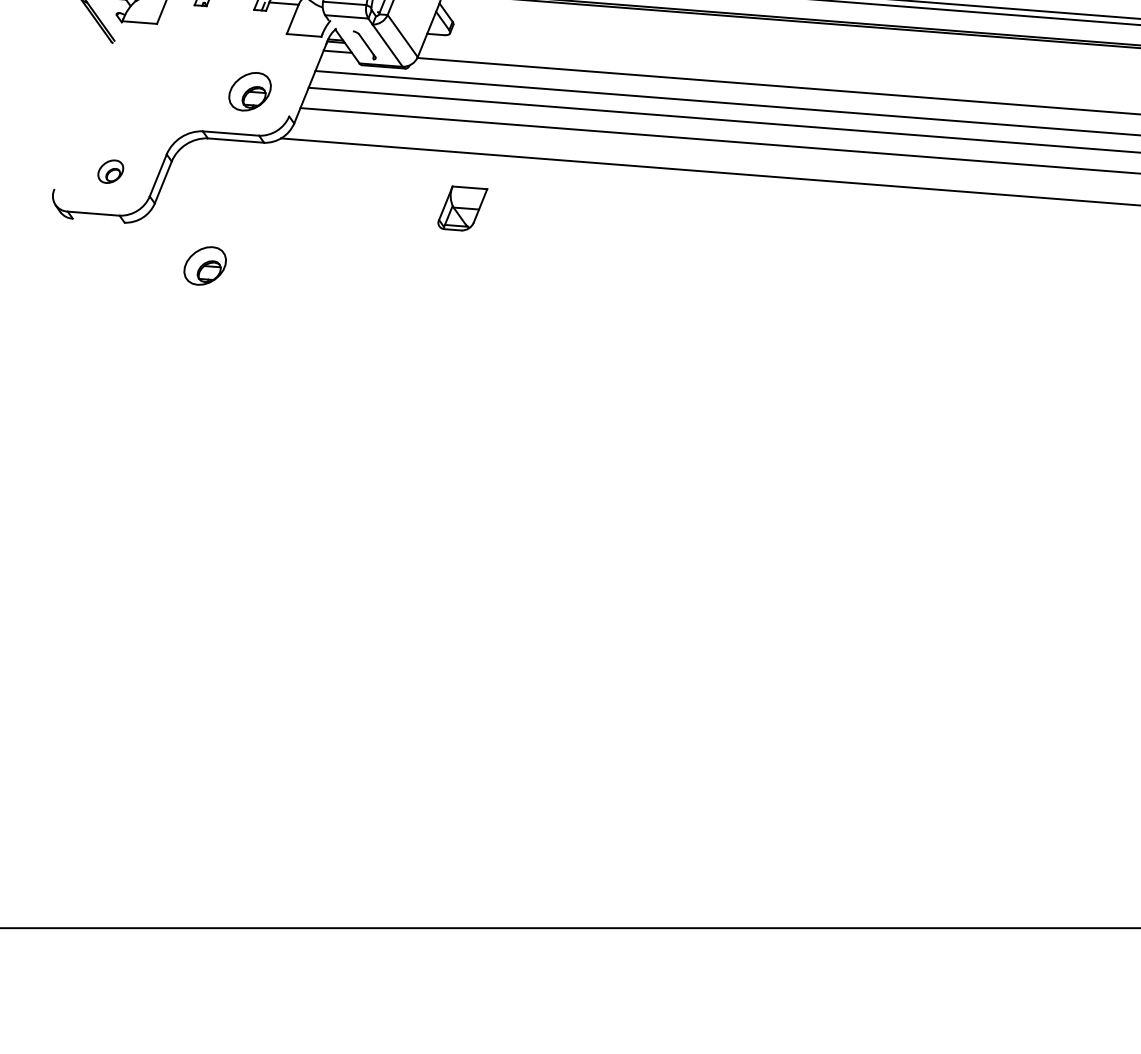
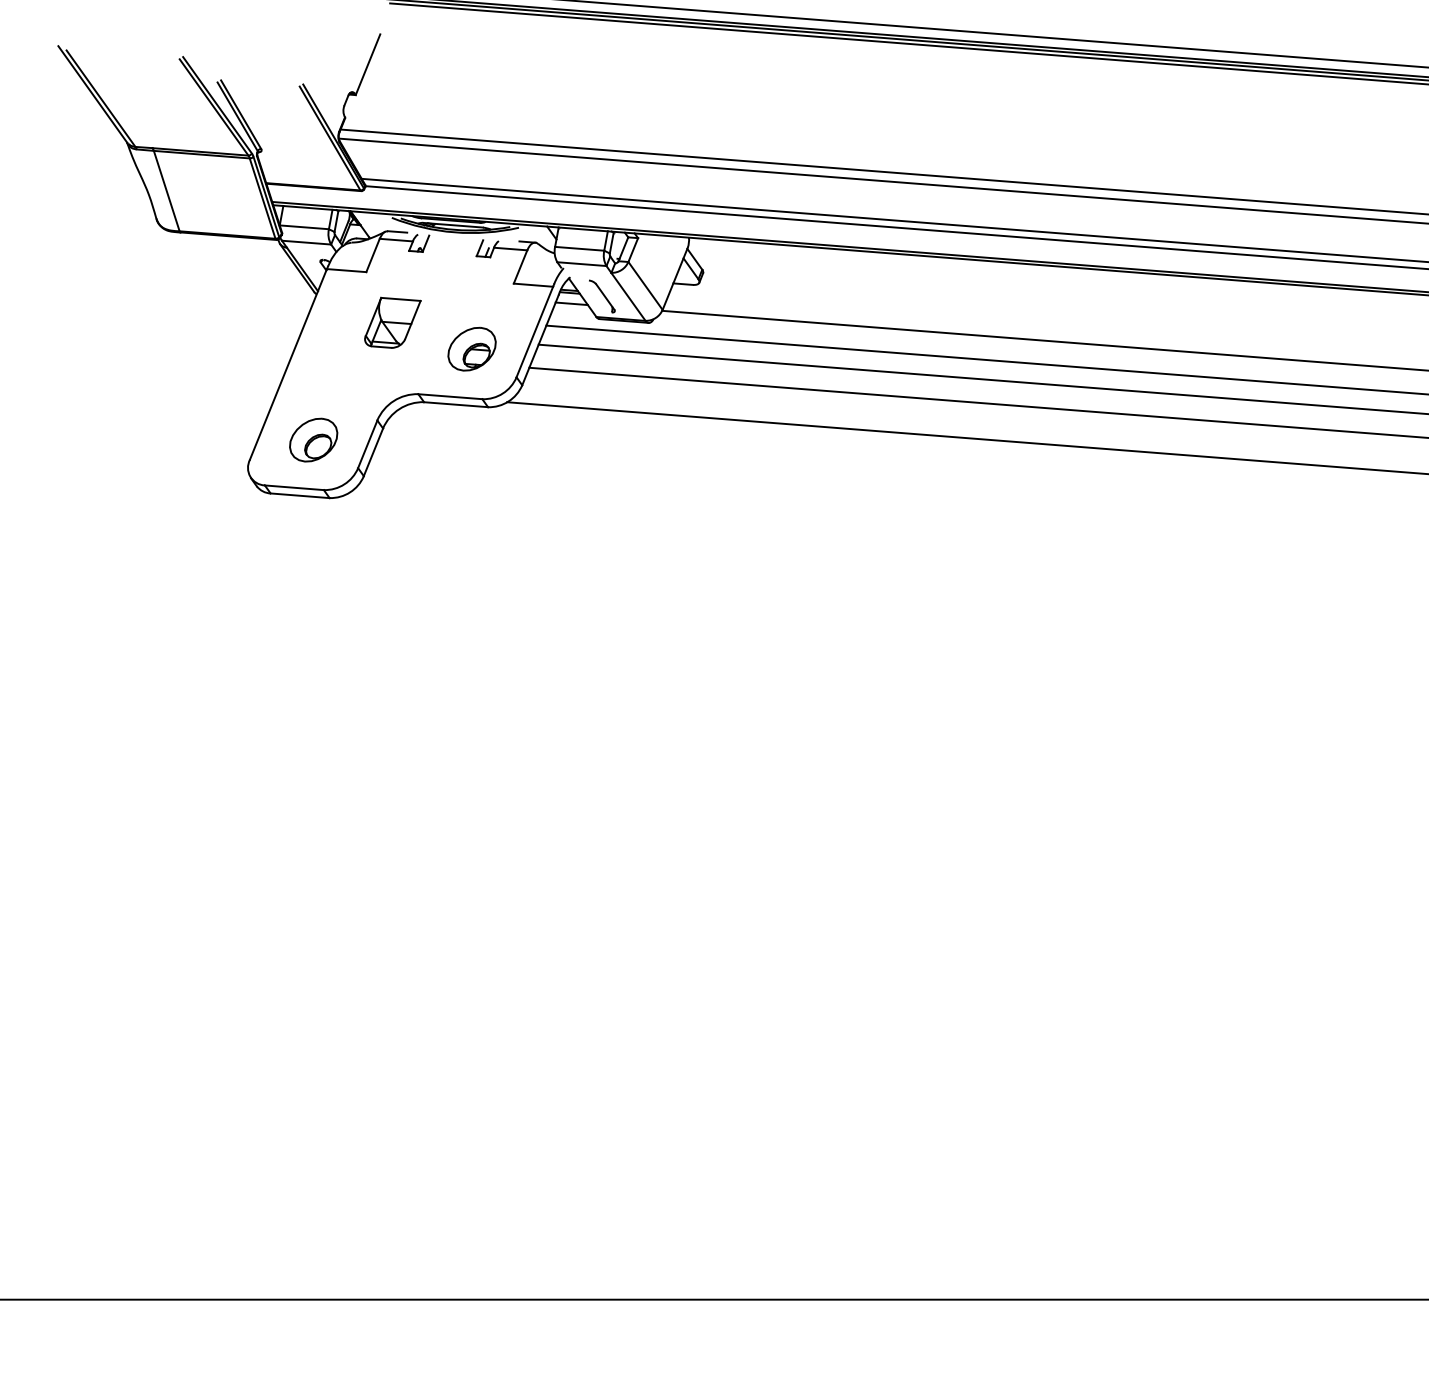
line: (305, 76) -> (534, 331), added
line: (87, 105) -> (287, 364), added
part: (110, 171) -> (313, 439), size x1.67
part: (462, 208) -> (392, 322), moved
line: (98, 220) -> (299, 495), added
part: (204, 265) -> (420, 546), removed

